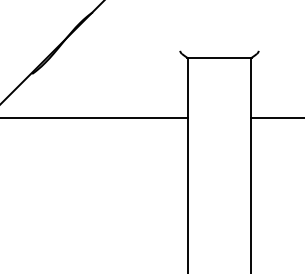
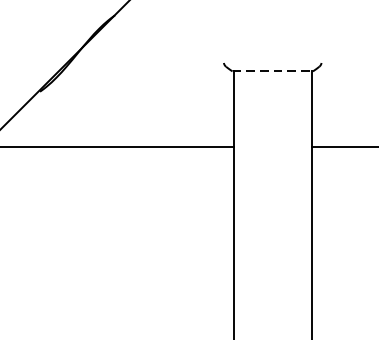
line: (219, 57) -> (272, 71), solid -> dashed

